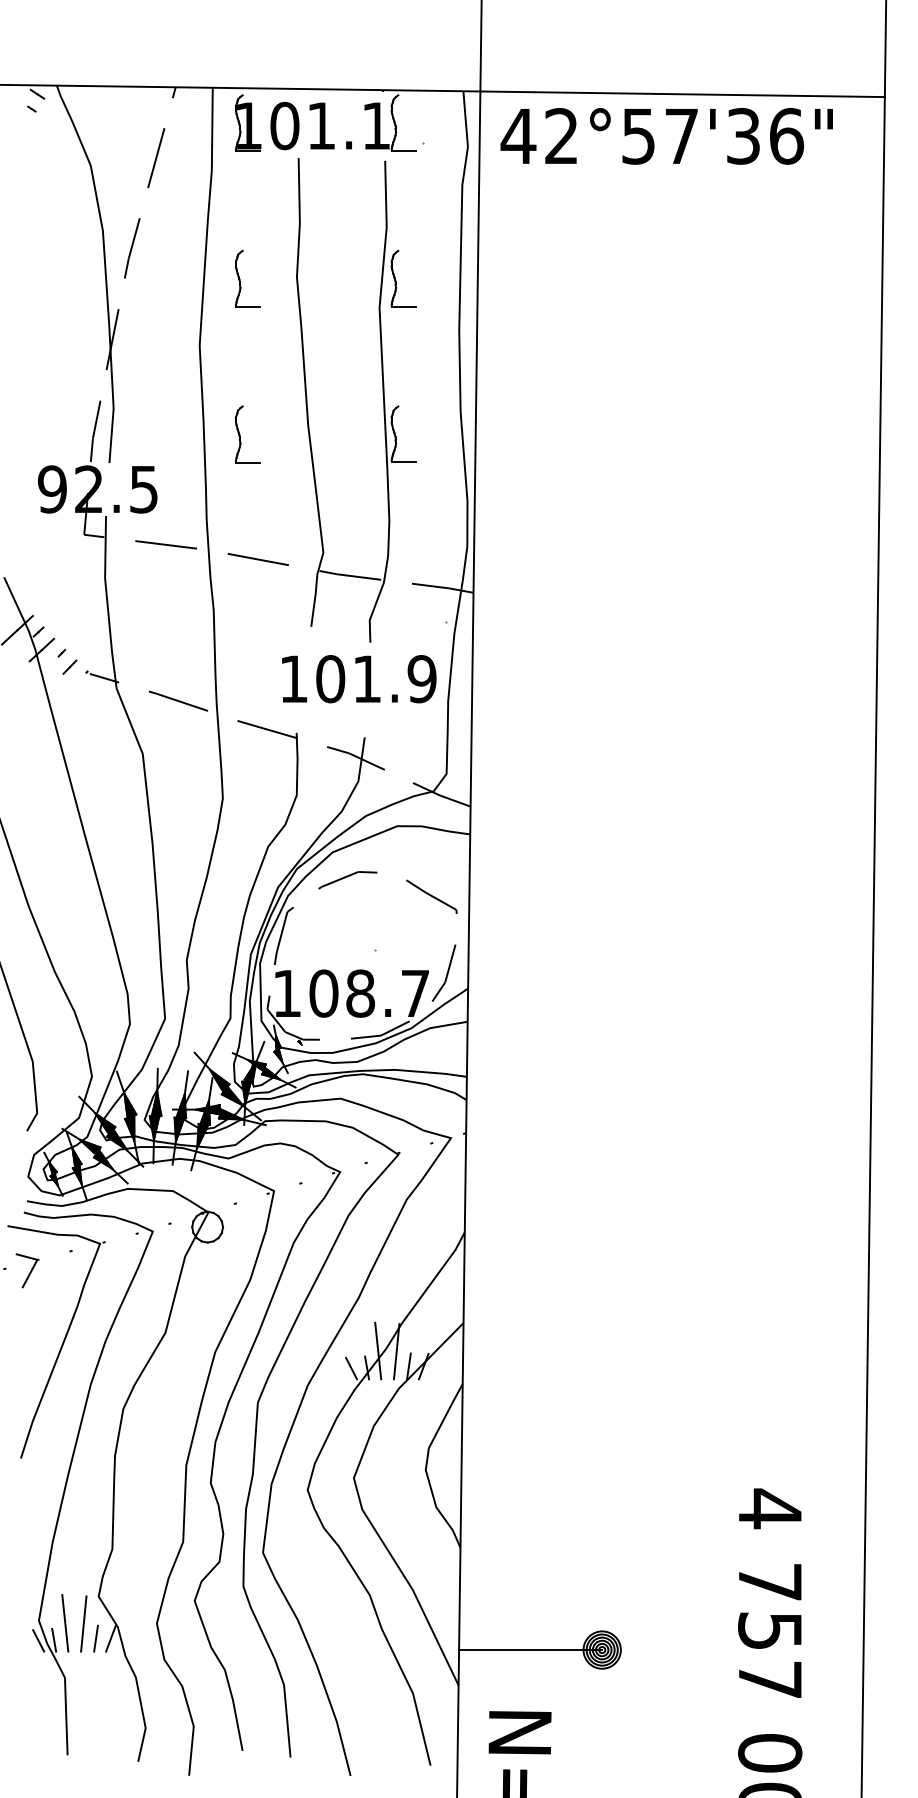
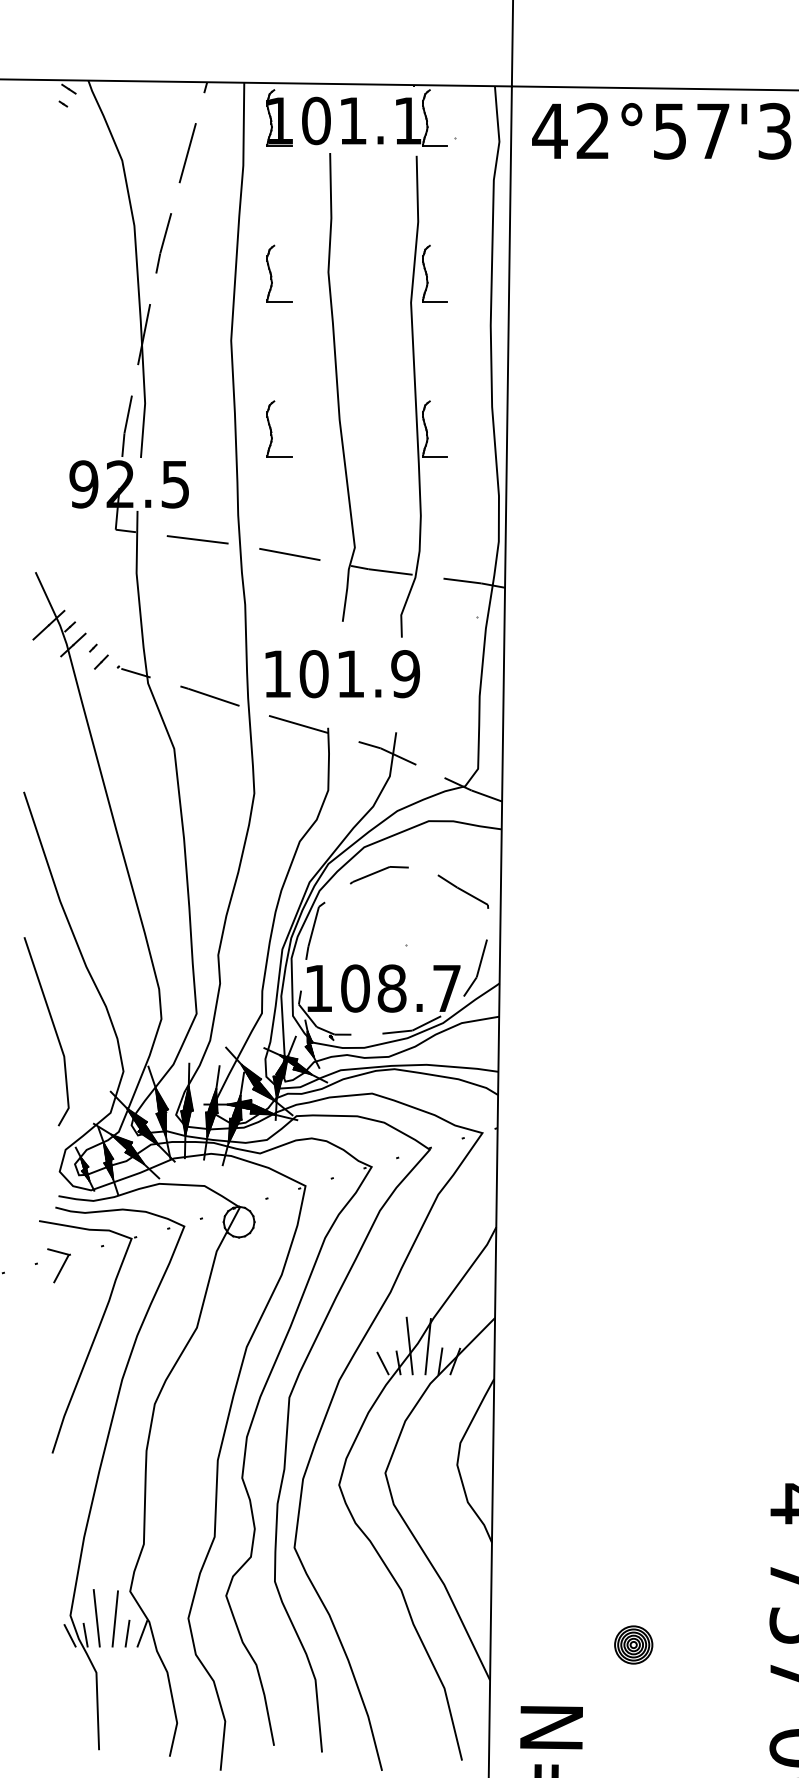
text: (359, 679) -> (343, 674), moved
line: (530, 1650) -> (562, 1645), removed

